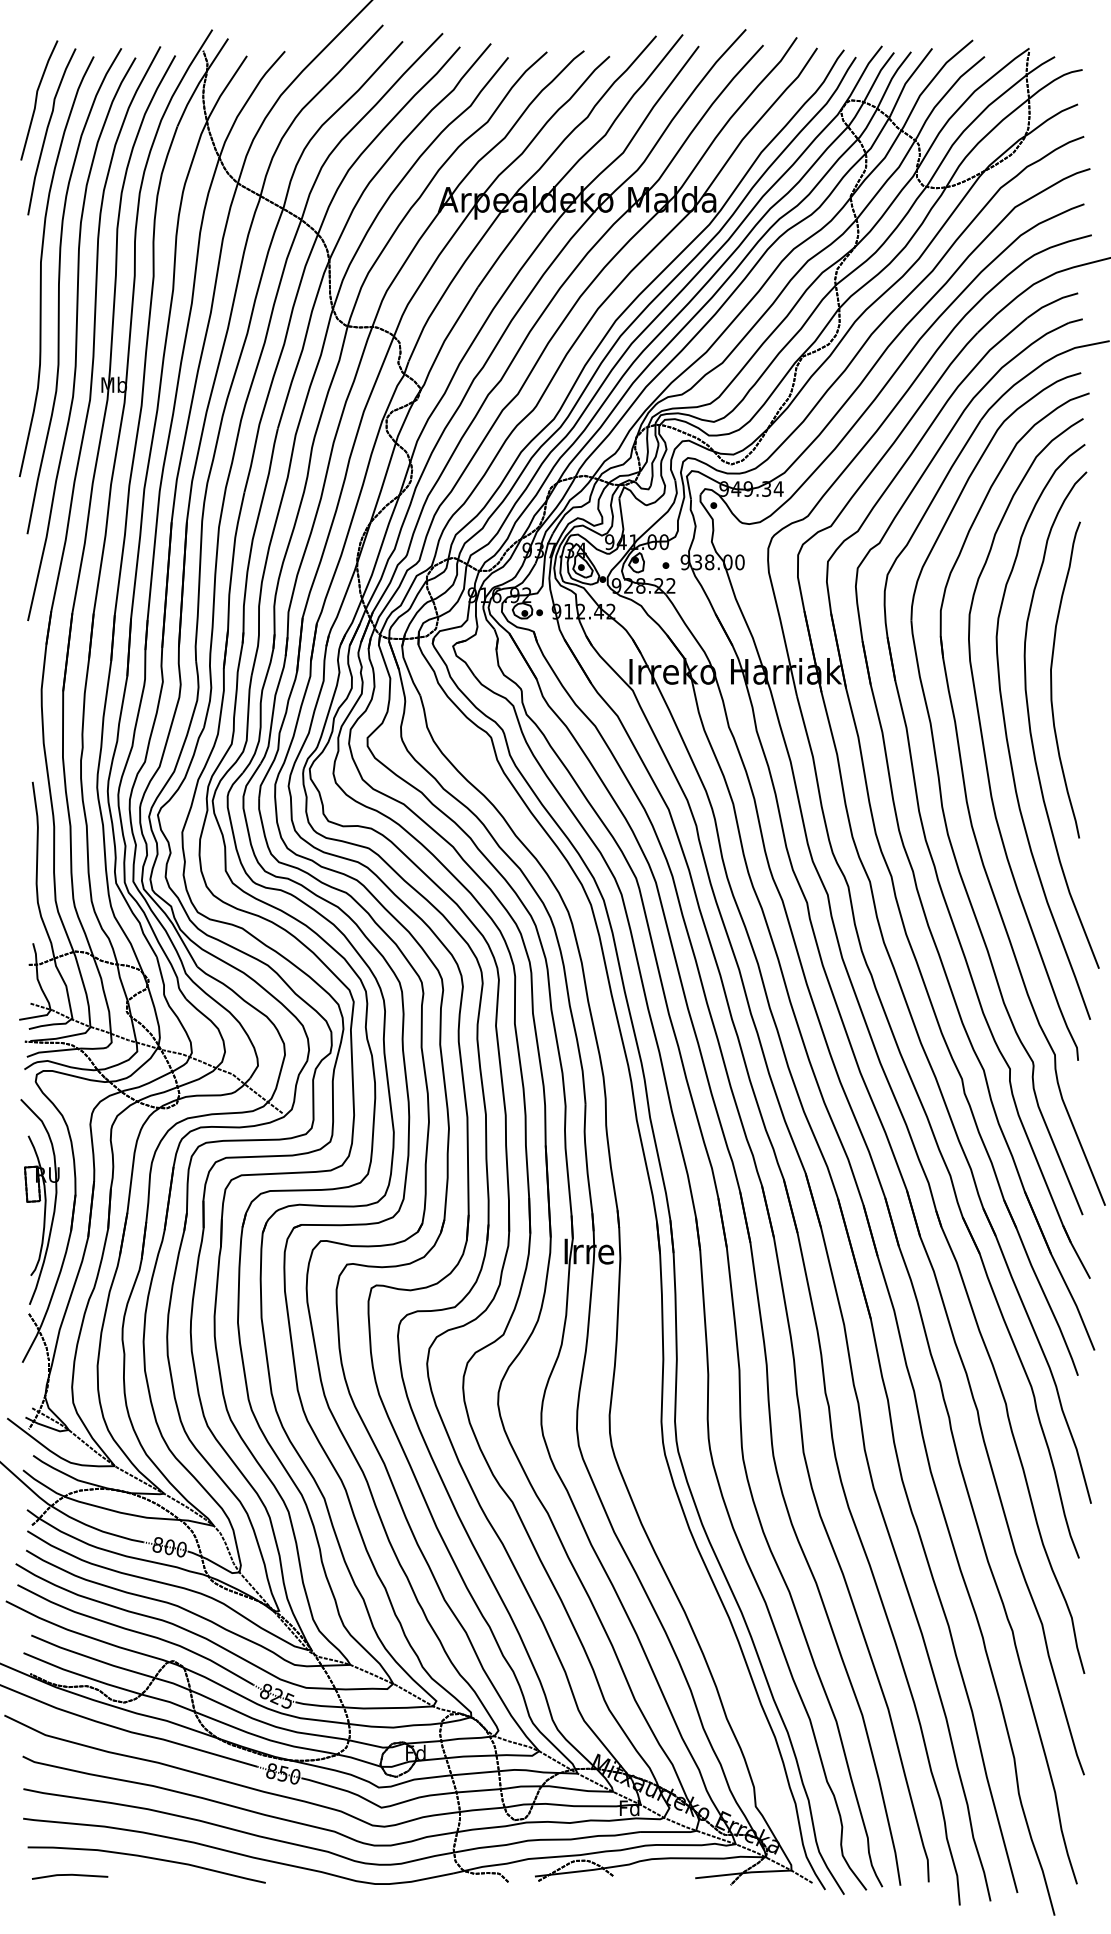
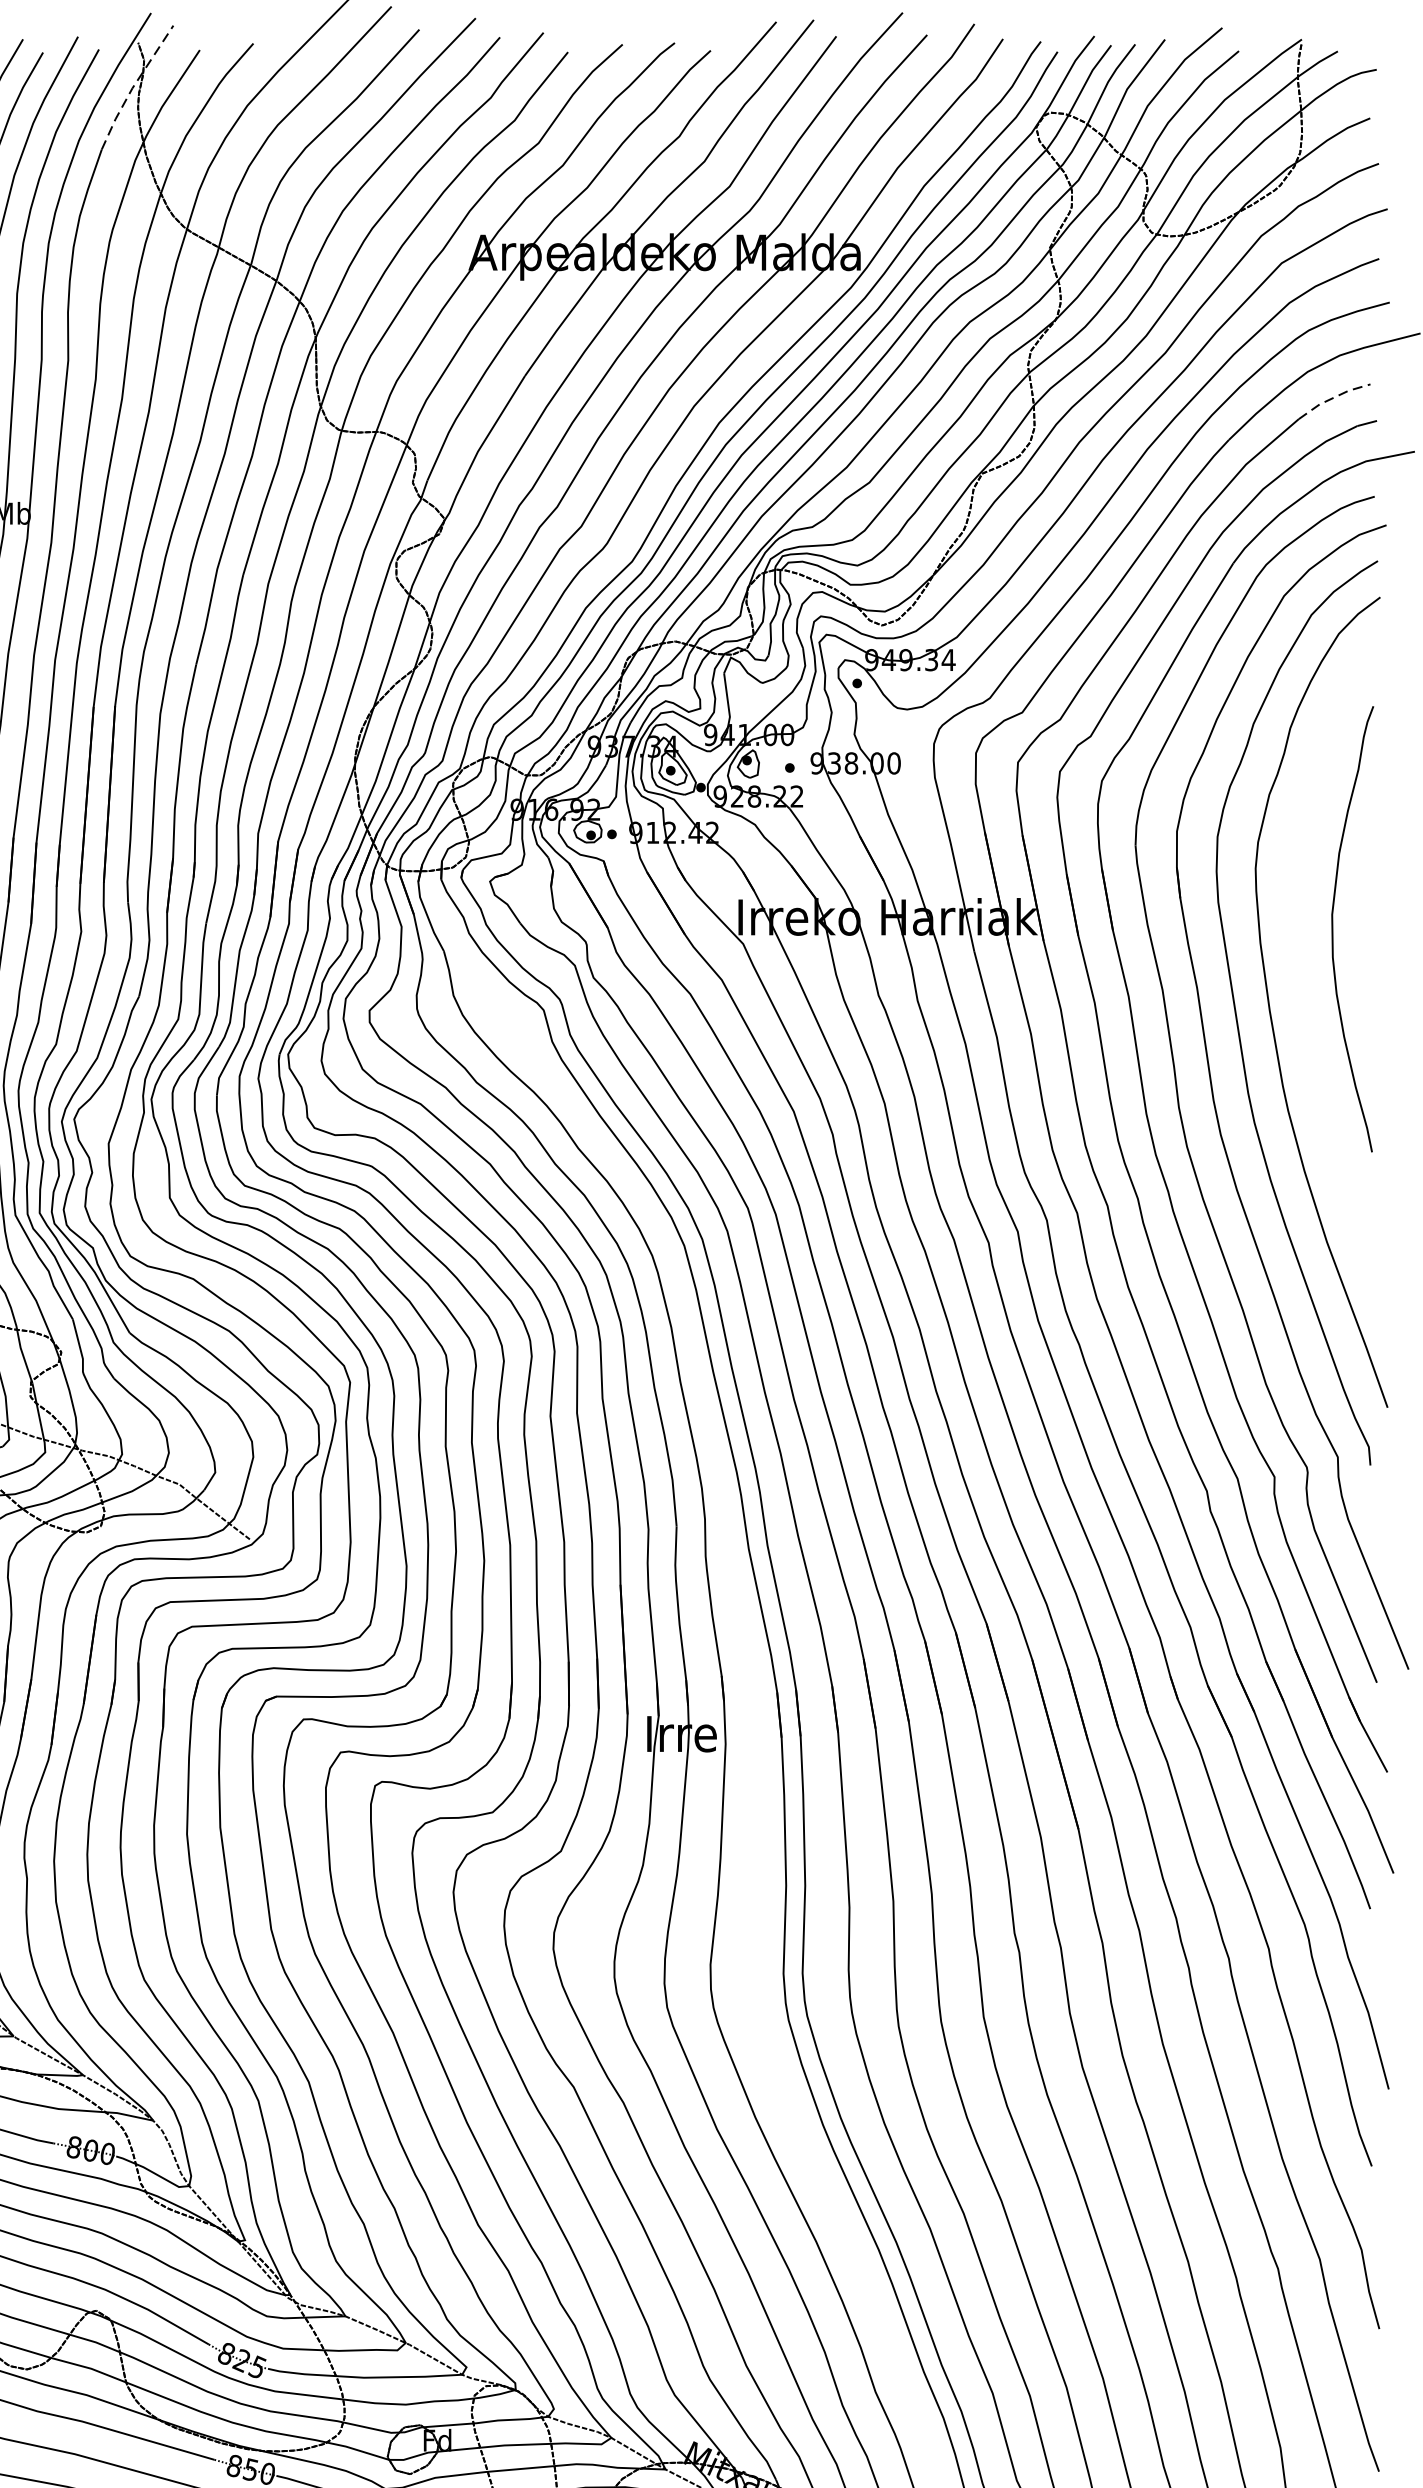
line: (200, 81) -> (134, 86), solid -> dashed
line: (1051, 302) -> (1332, 397), solid -> dashed
curve: (1030, 721) -> (1303, 987), removed

